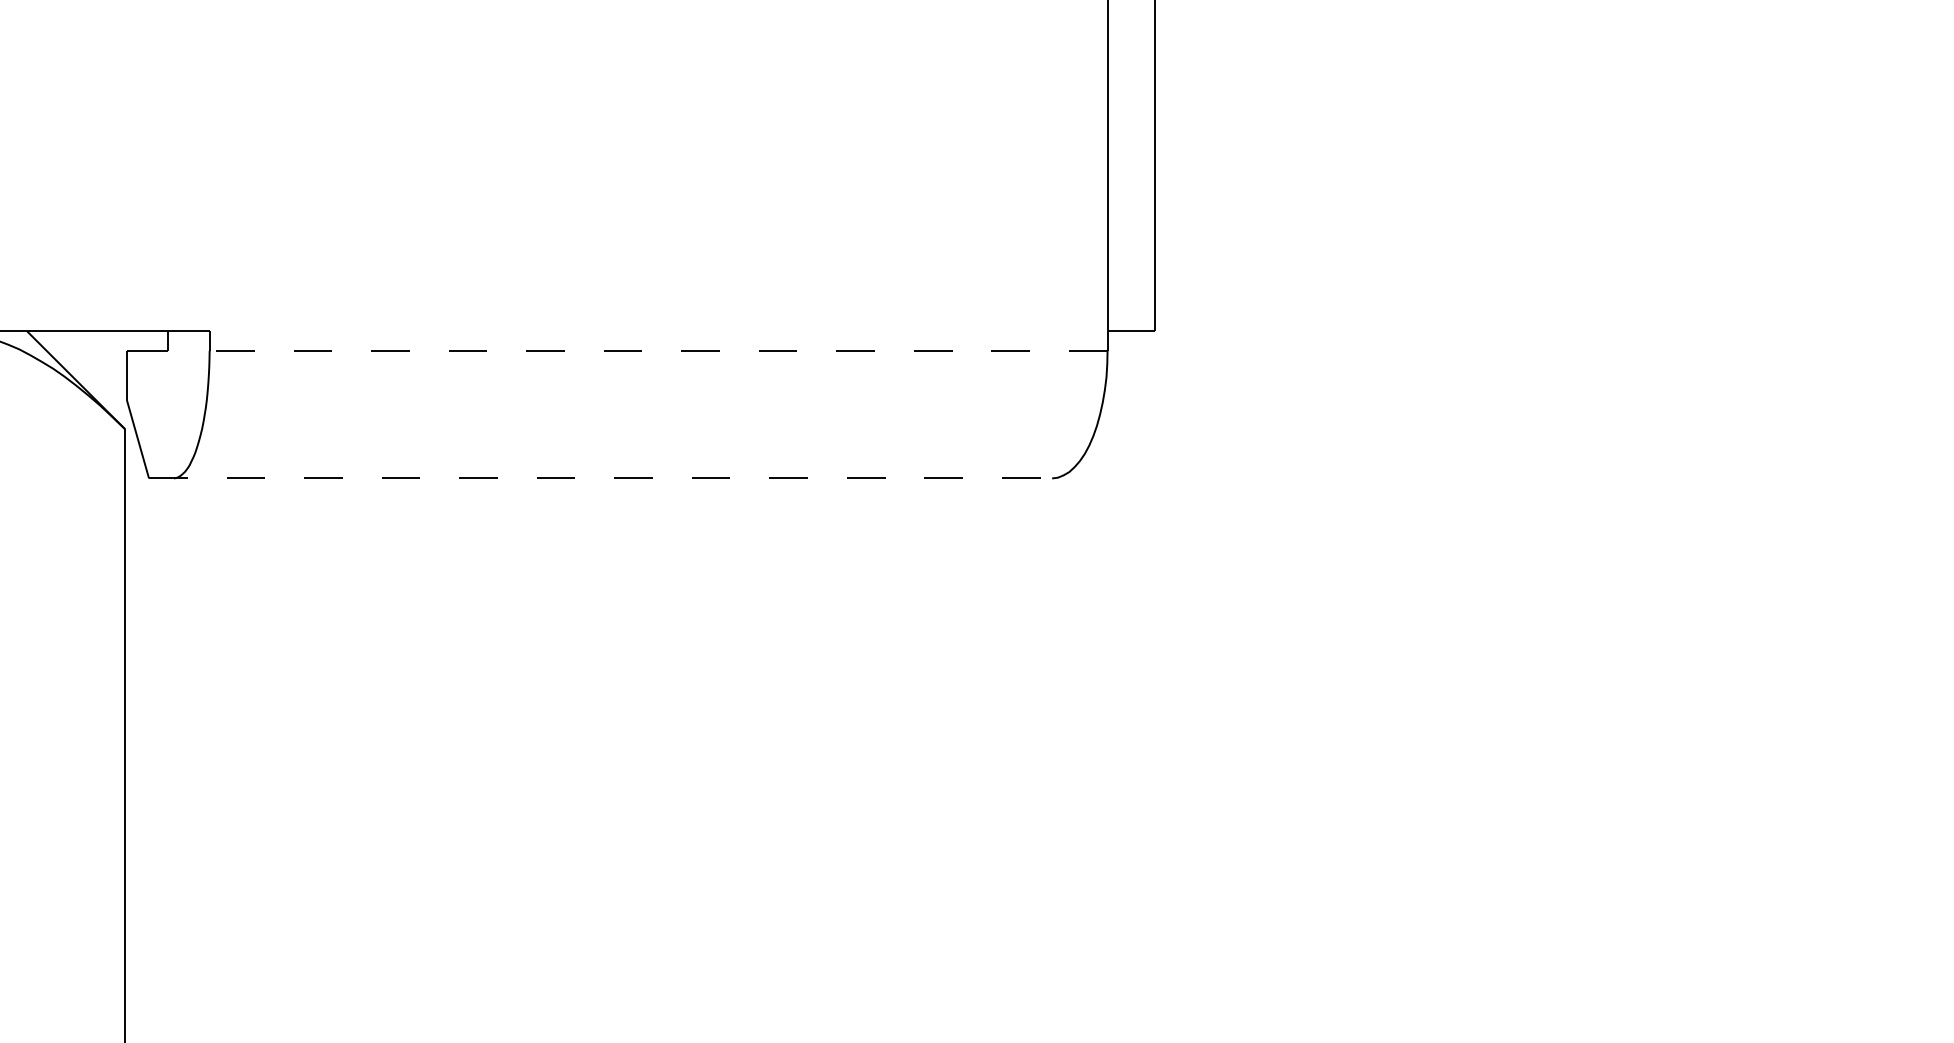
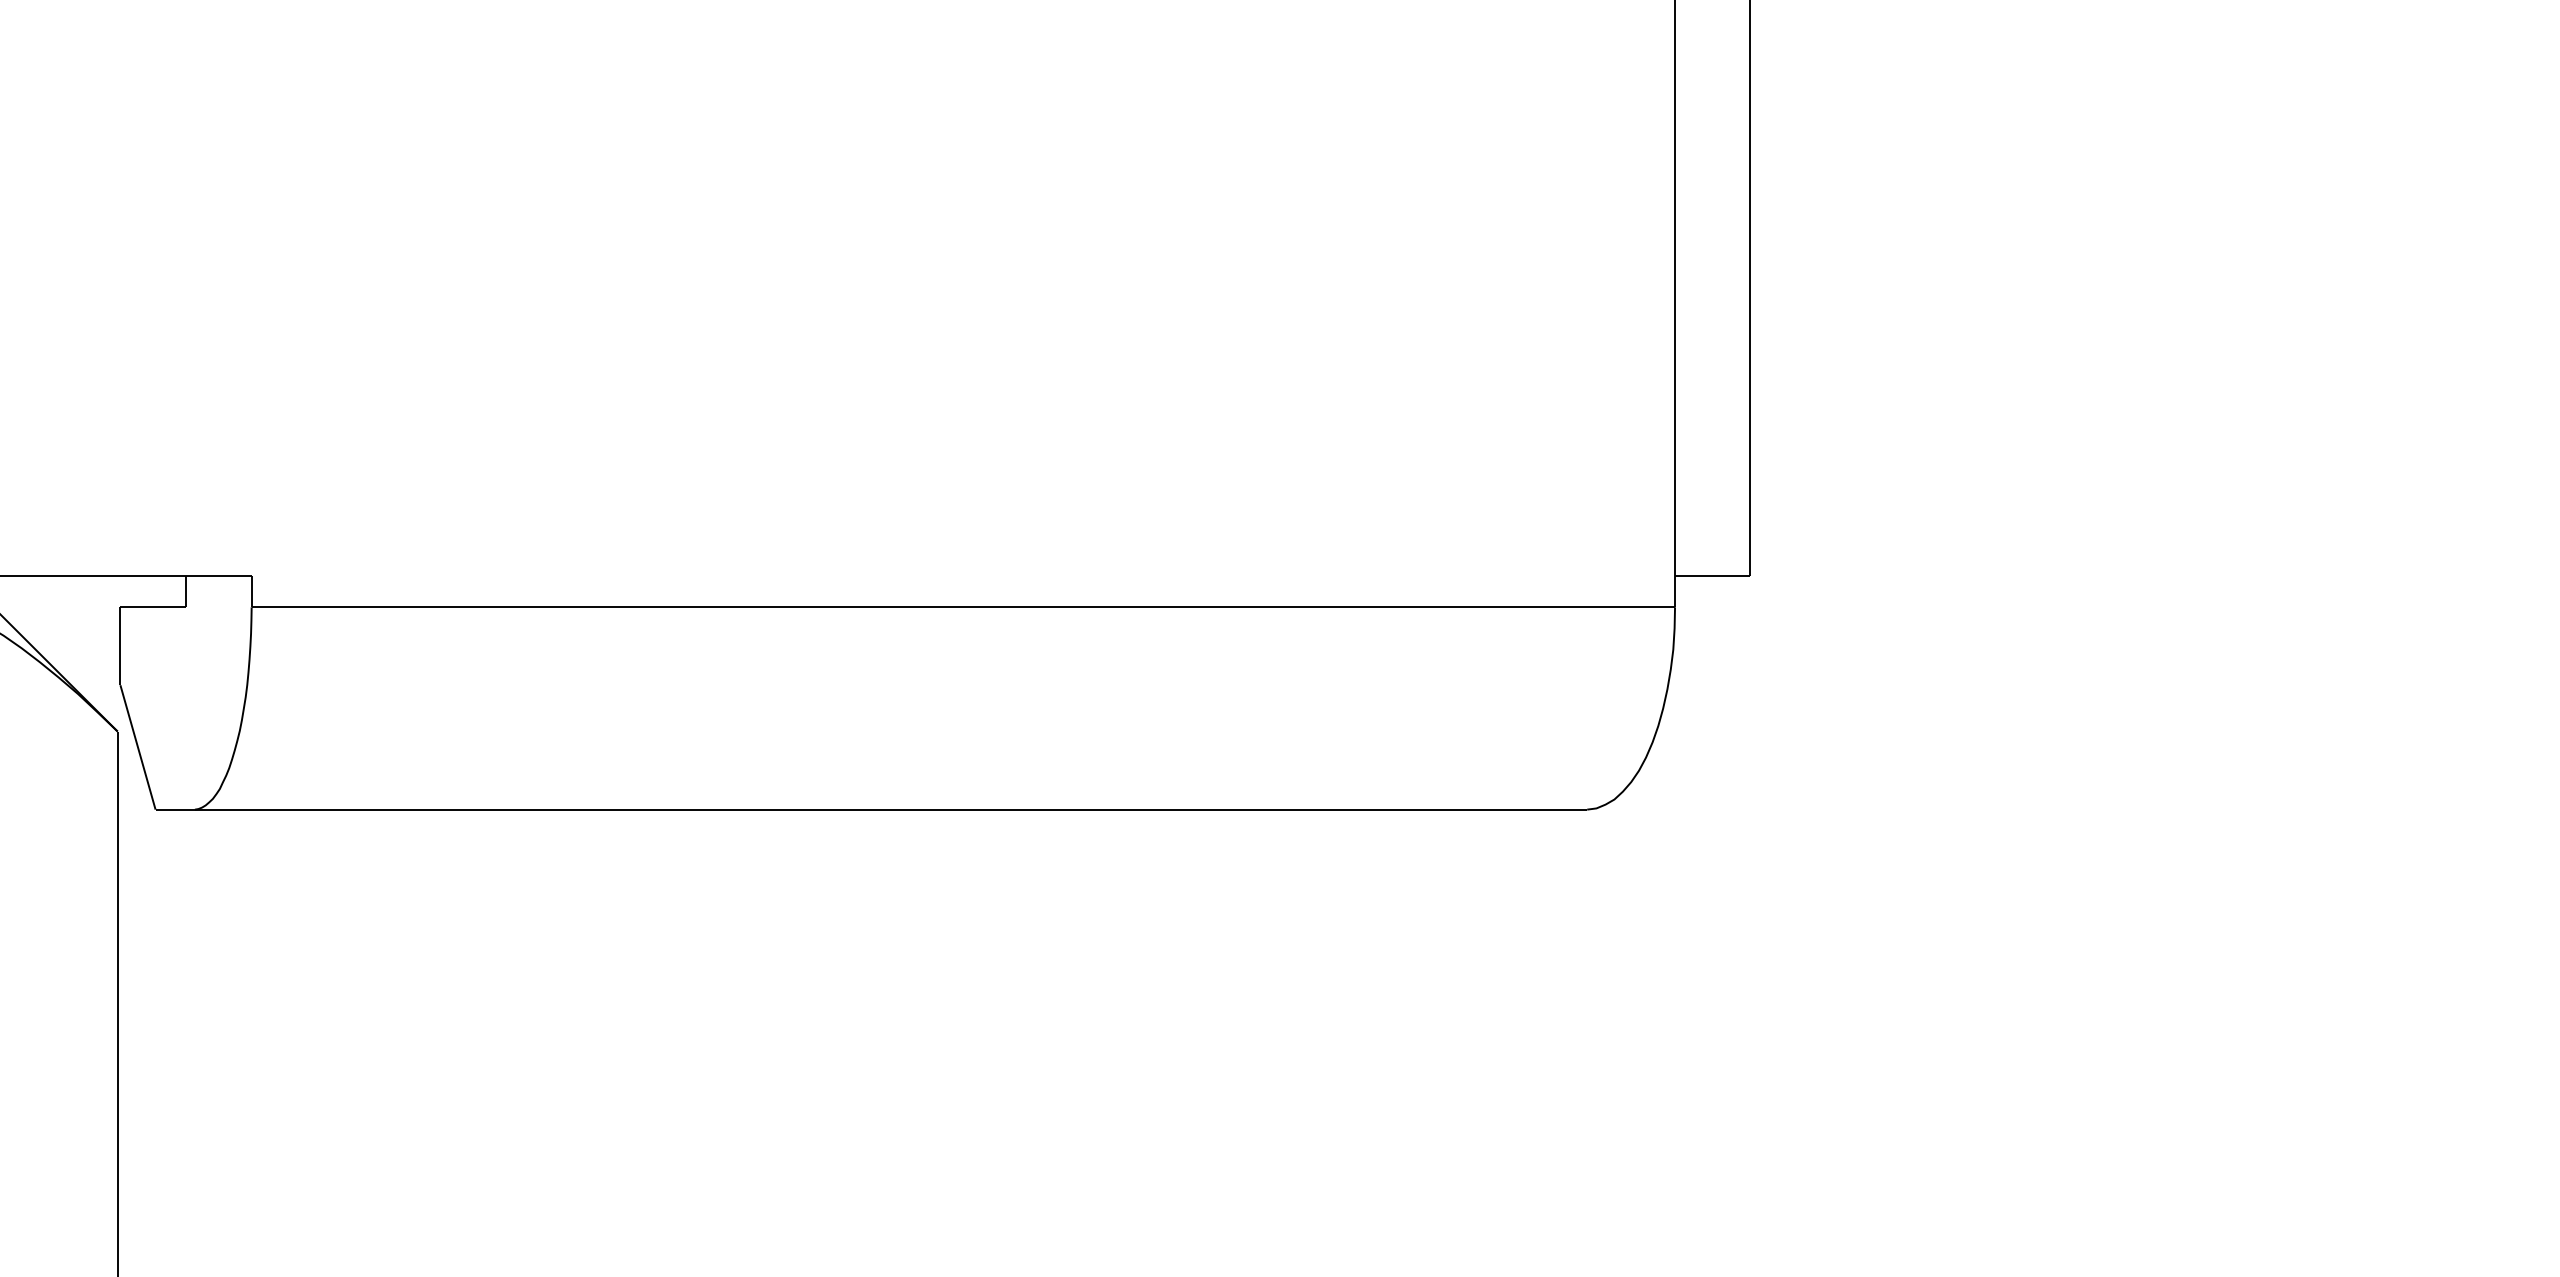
line: (658, 350) -> (963, 606), dashed -> solid
line: (600, 478) -> (871, 809), dashed -> solid

